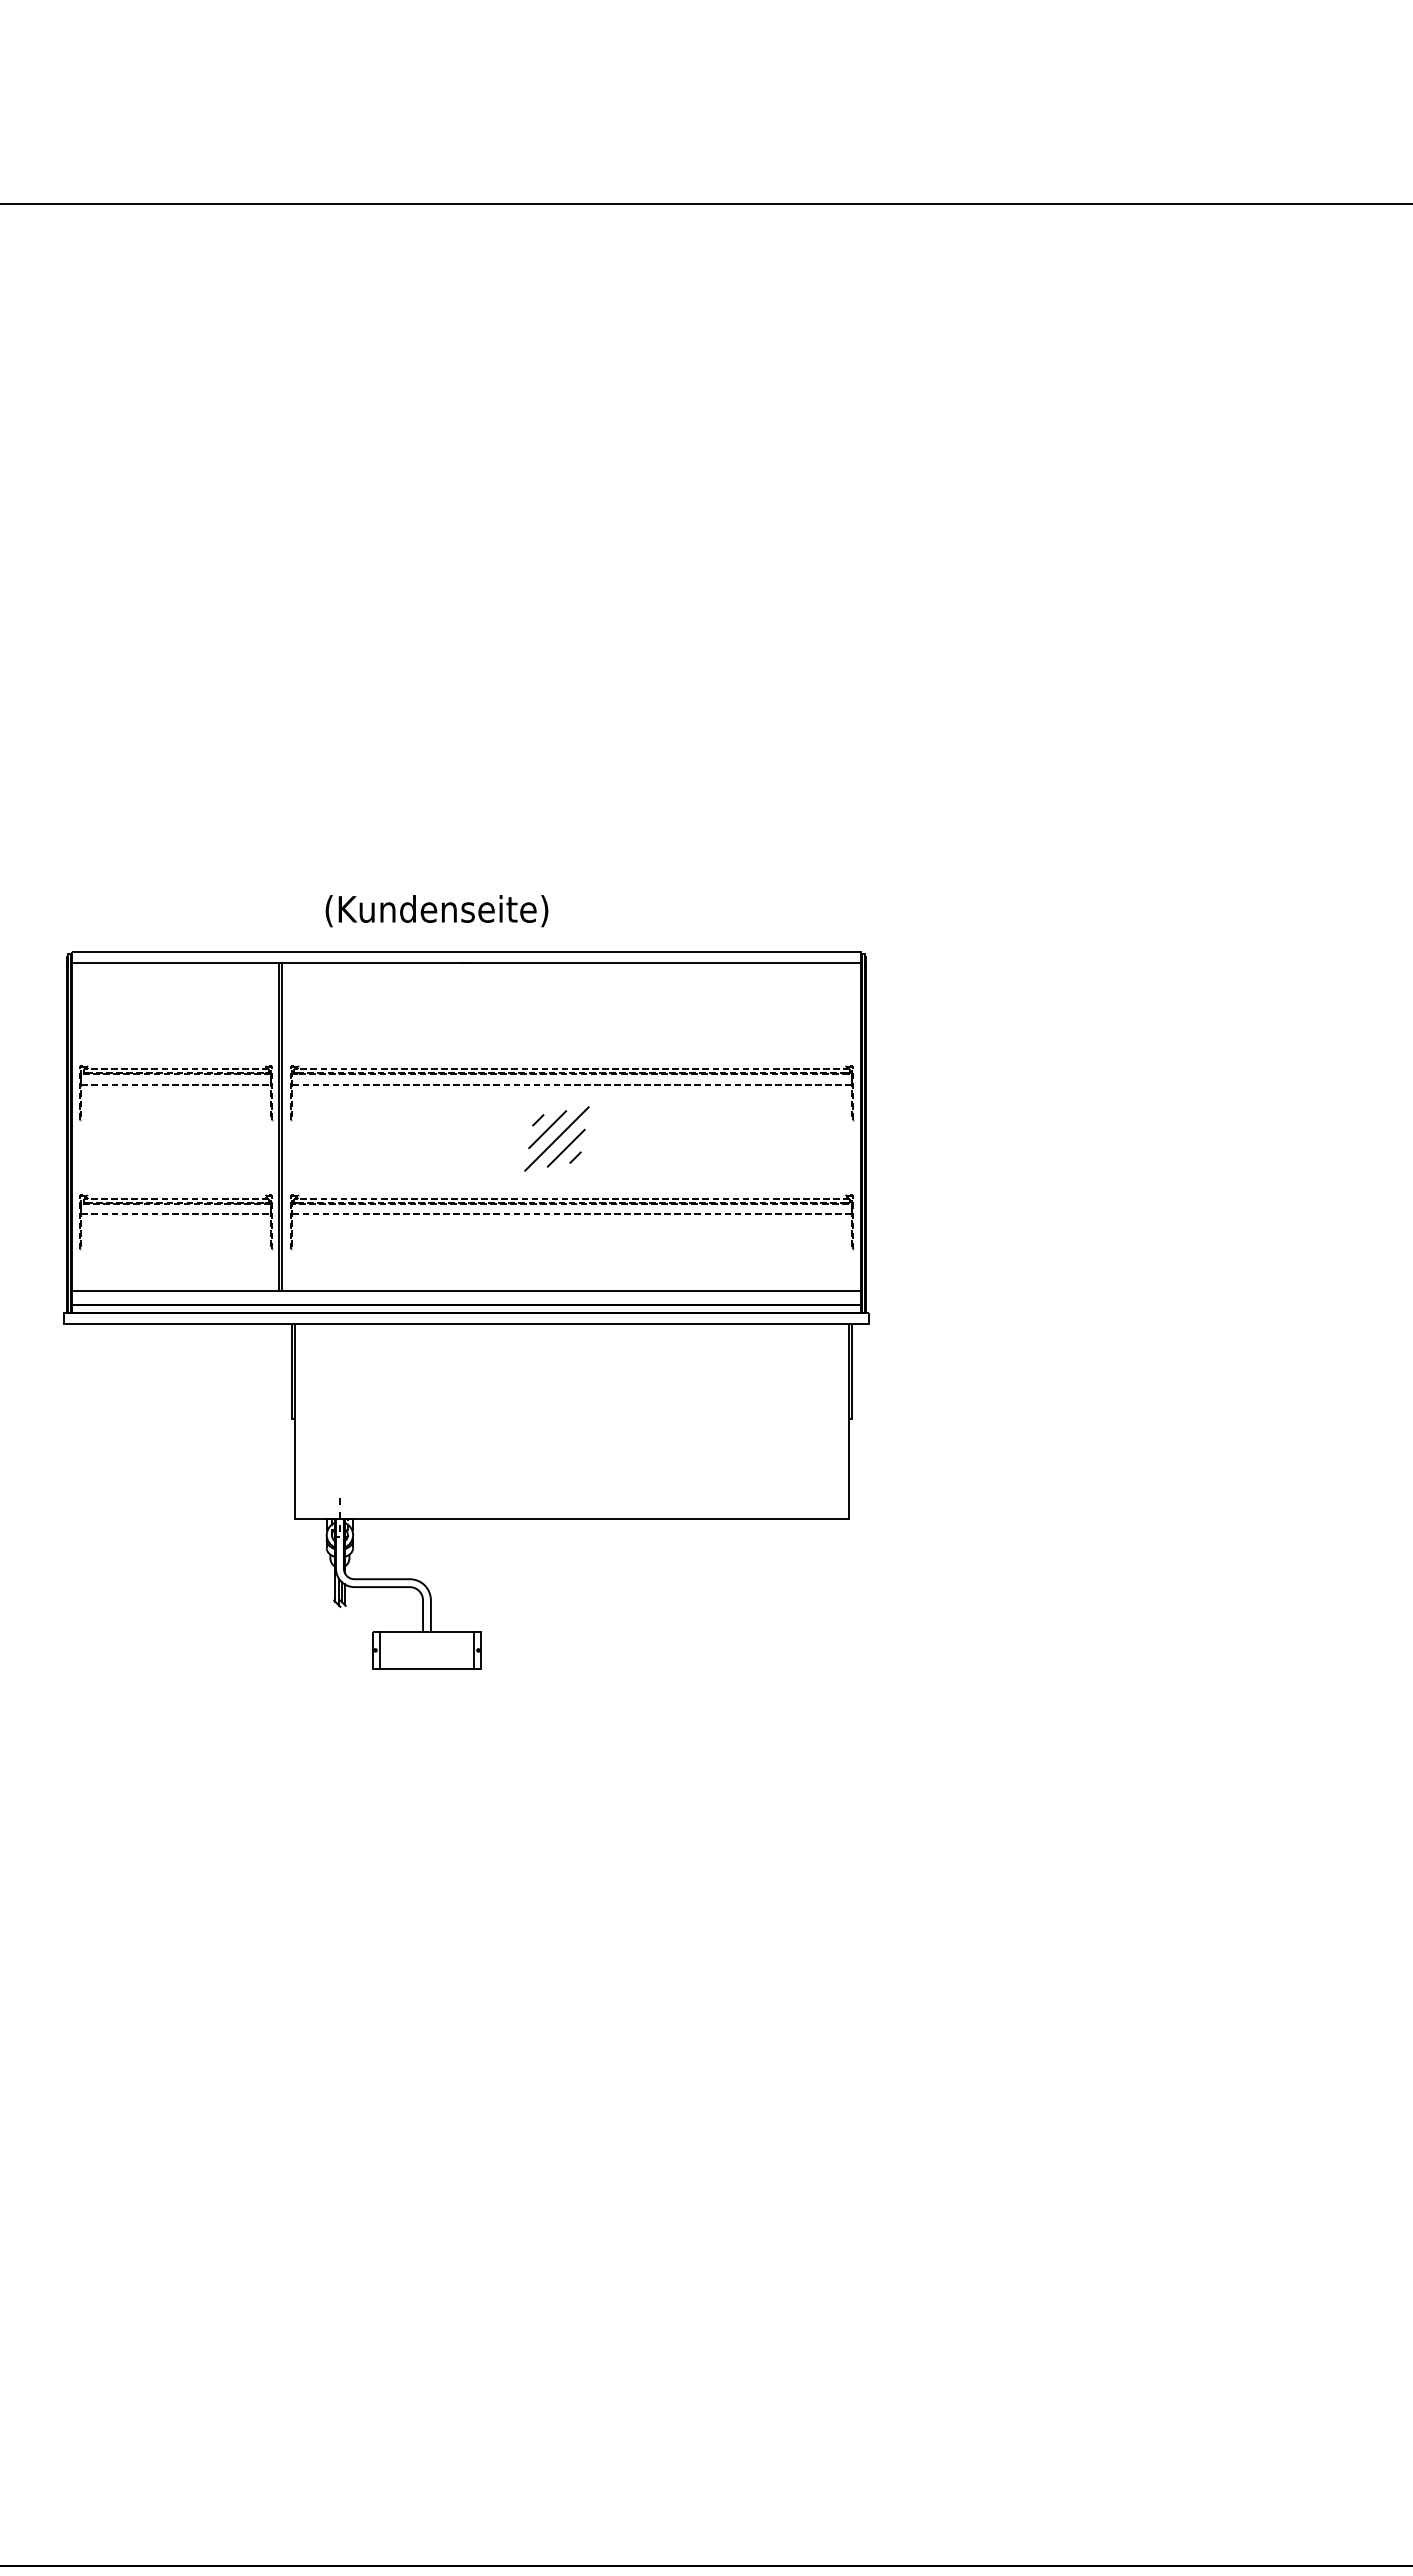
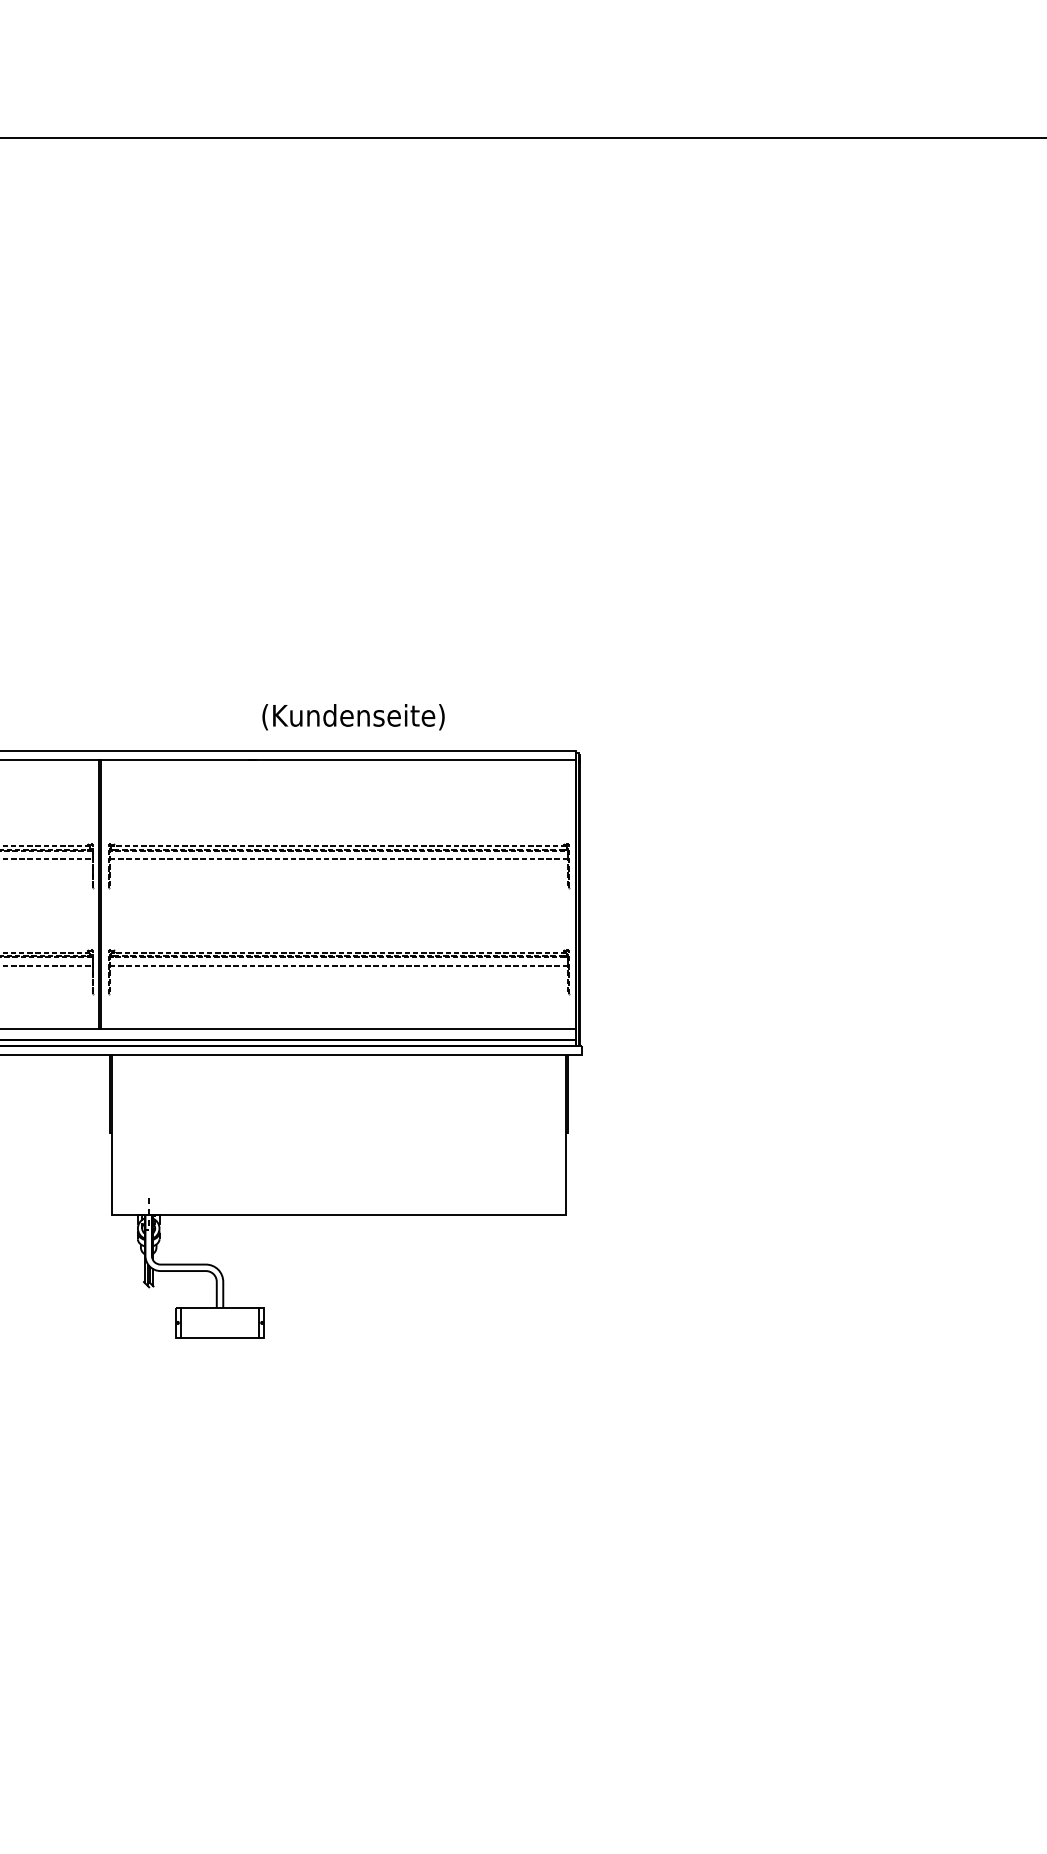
text: (436, 911) -> (353, 717), moved
part: (556, 1138) -> (326, 903), removed

